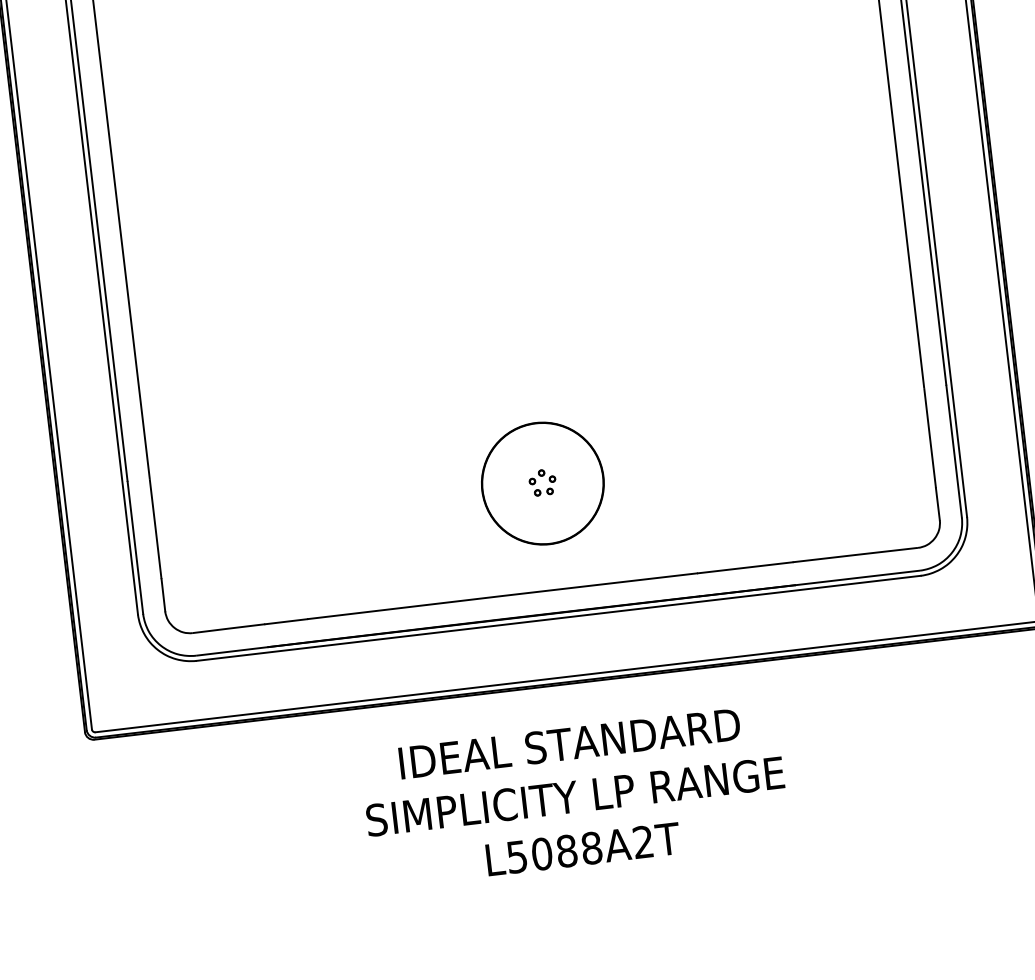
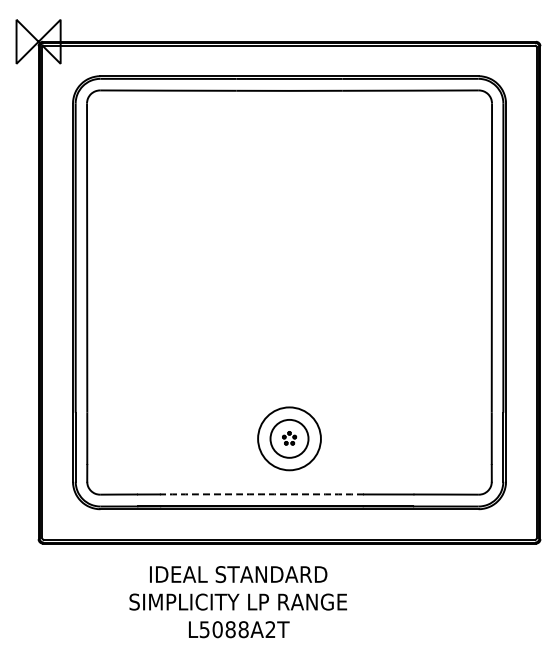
circle: (542, 482) -> (289, 438), size x0.6
arc: (501, 596) -> (261, 494), solid -> dashed
text: (575, 797) -> (238, 602), moved

